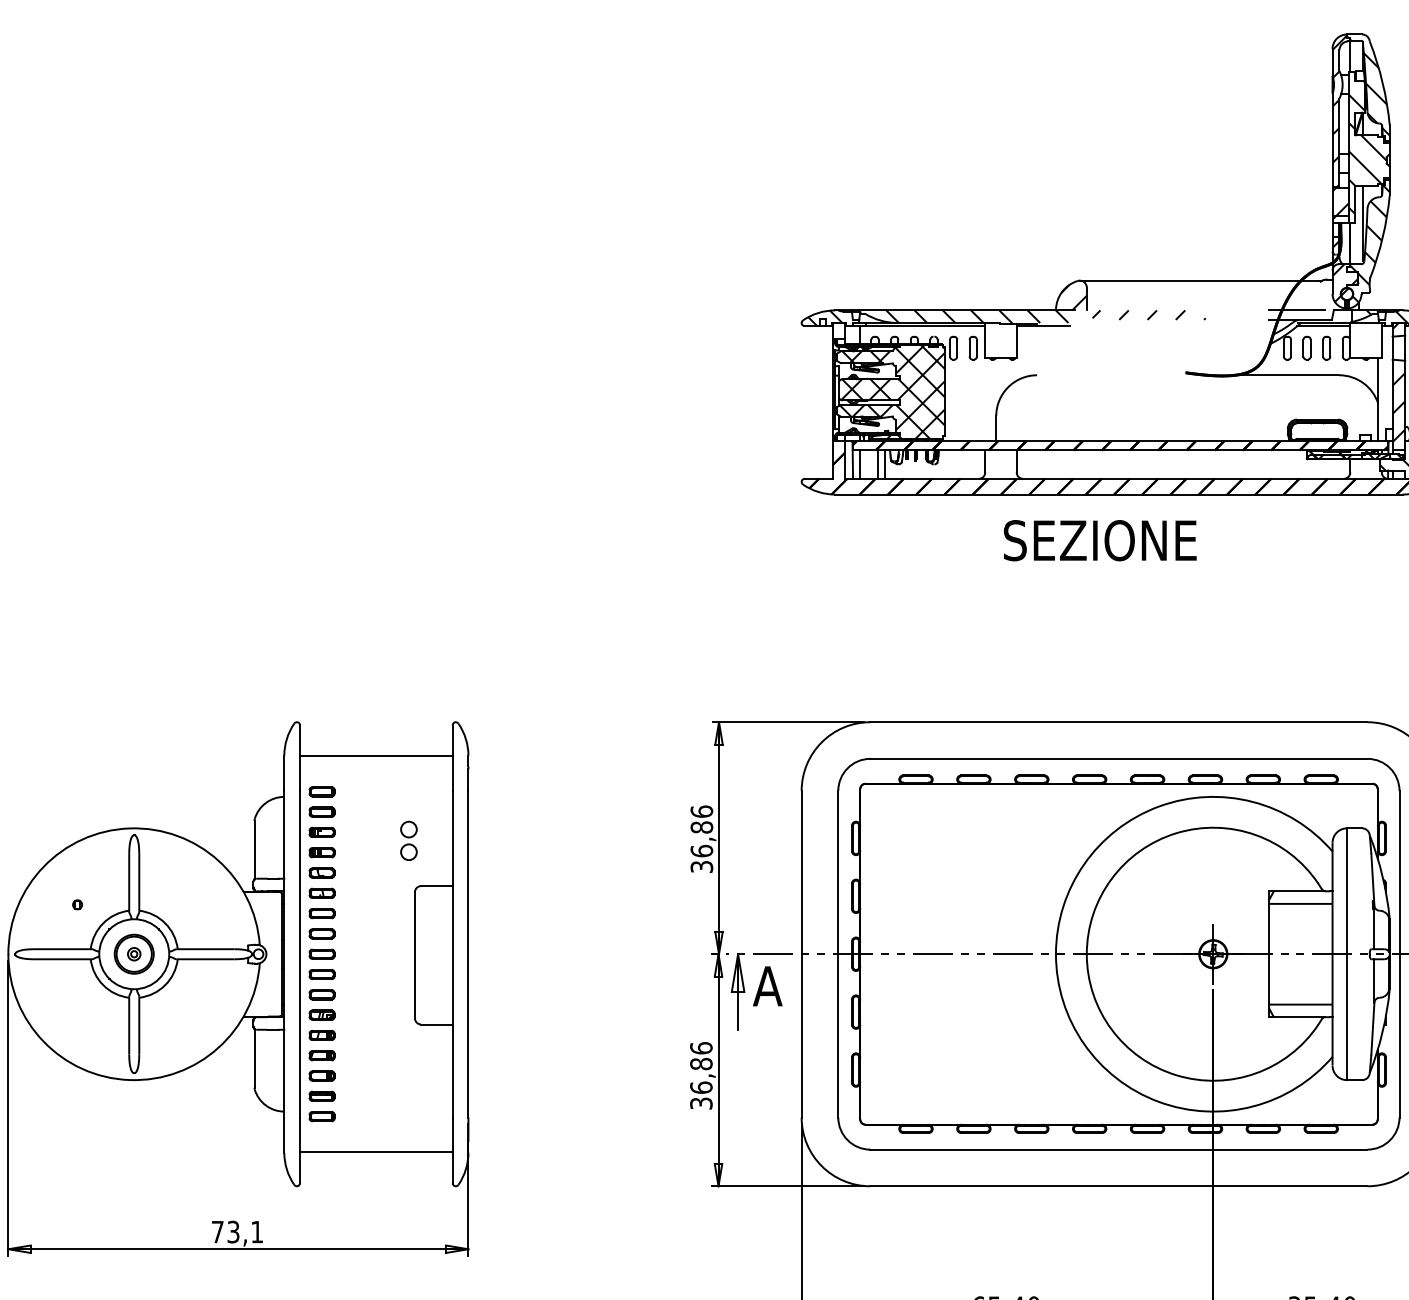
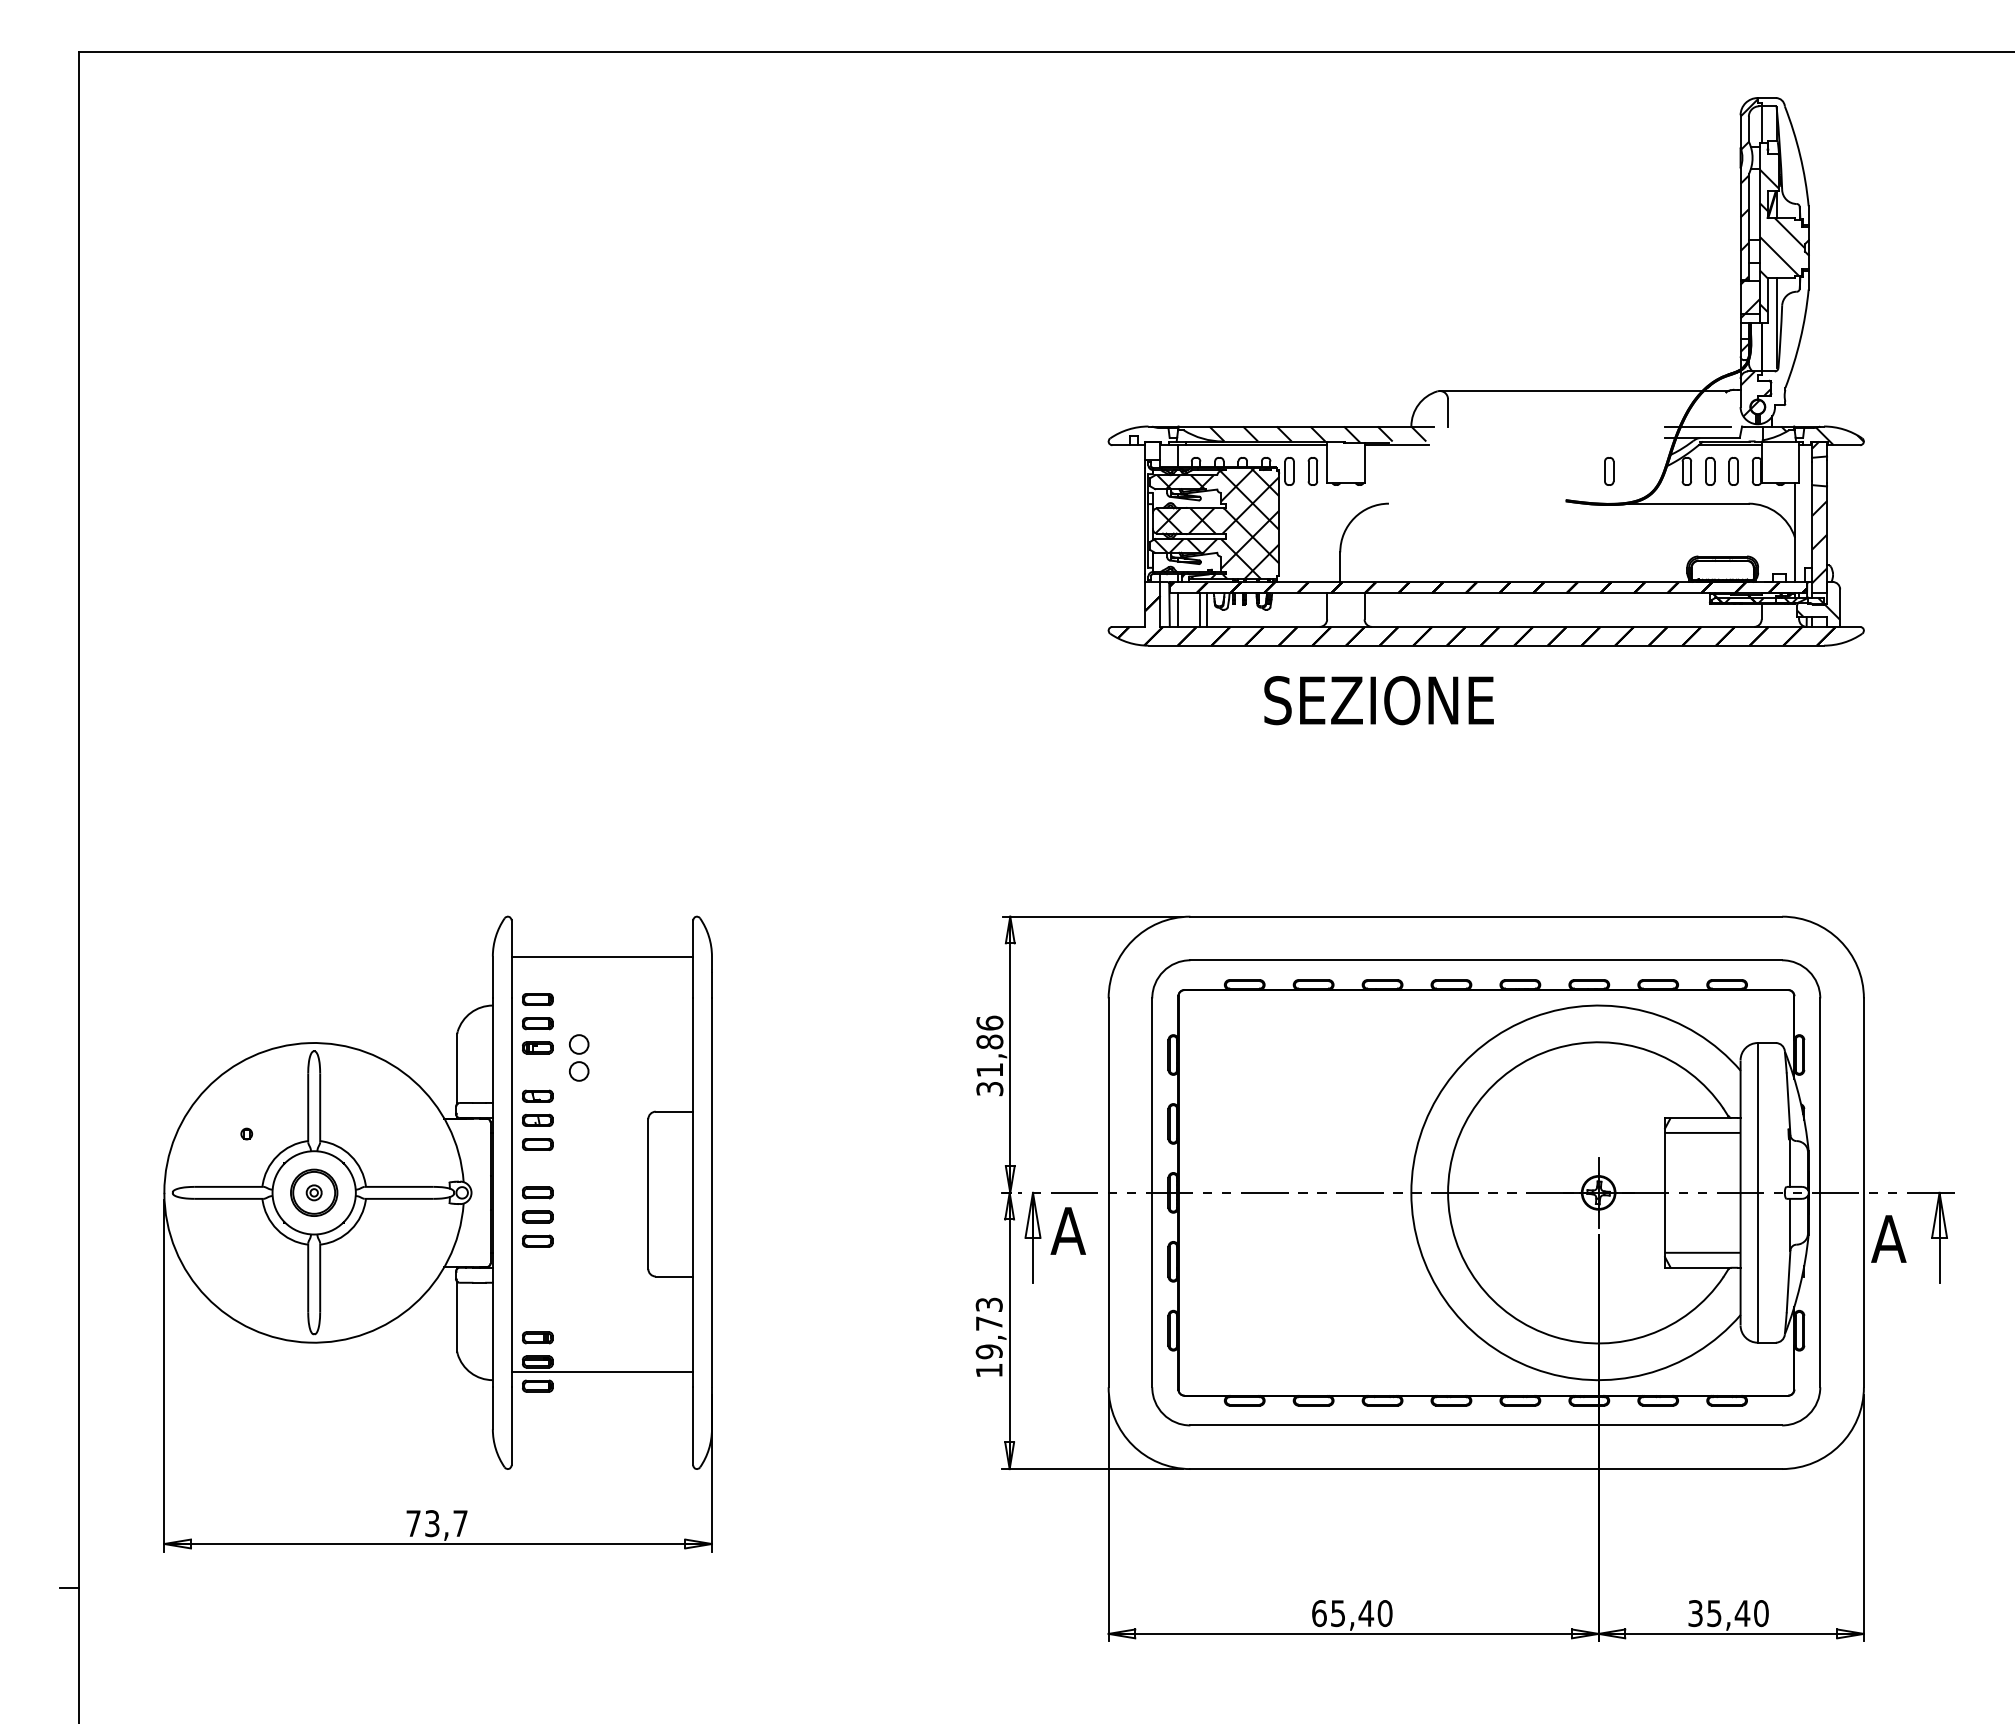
hatch: (1367, 86) -> (1782, 159), removed
hatch: (1369, 244) -> (1784, 347), removed
hatch: (1133, 302) -> (1503, 416), removed
hatch: (825, 317) -> (1136, 435), removed
part: (1222, 347) -> (1609, 470), added
text: (1099, 540) -> (1378, 700), moved
part: (409, 840) -> (579, 1057), moved
text: (701, 850) -> (989, 1069), 36,86 -> 31,86
part: (321, 852) -> (537, 1071), removed
part: (321, 933) -> (537, 1168), removed
part: (321, 1014) -> (537, 1264), removed
part: (321, 1035) -> (537, 1289), removed
part: (321, 1055) -> (537, 1313), removed
text: (700, 1075) -> (988, 1337), 36,86 -> 19,73
line: (376, 1152) -> (602, 1372), moved
text: (257, 1232) -> (460, 1523), 73,1 -> 73,7

